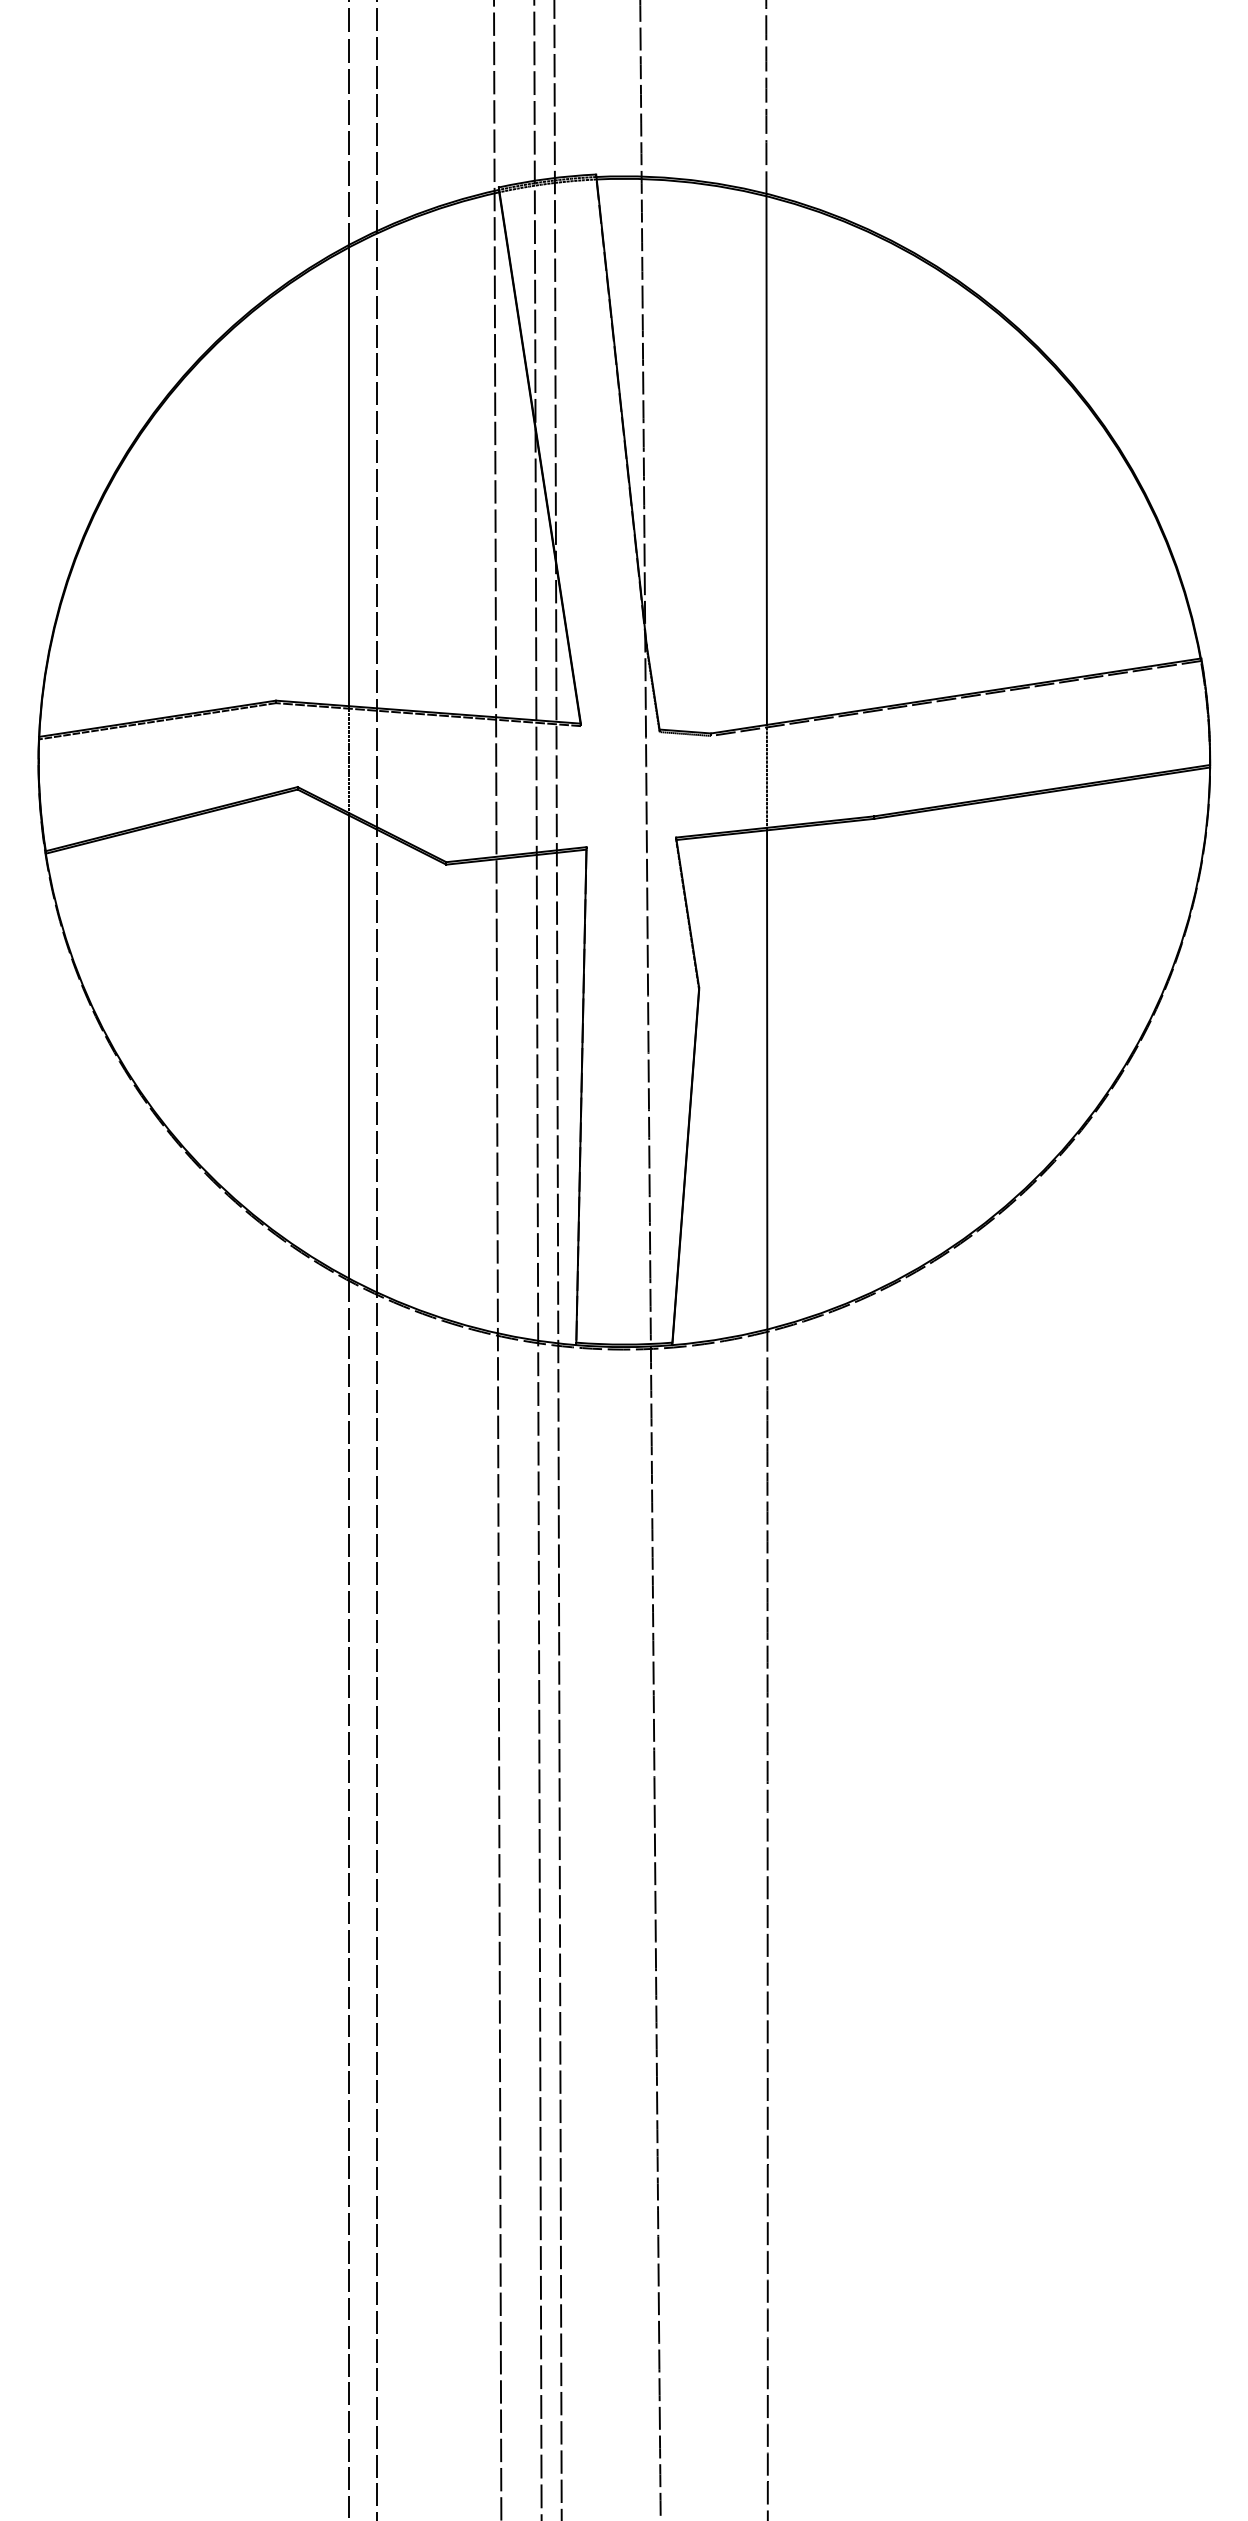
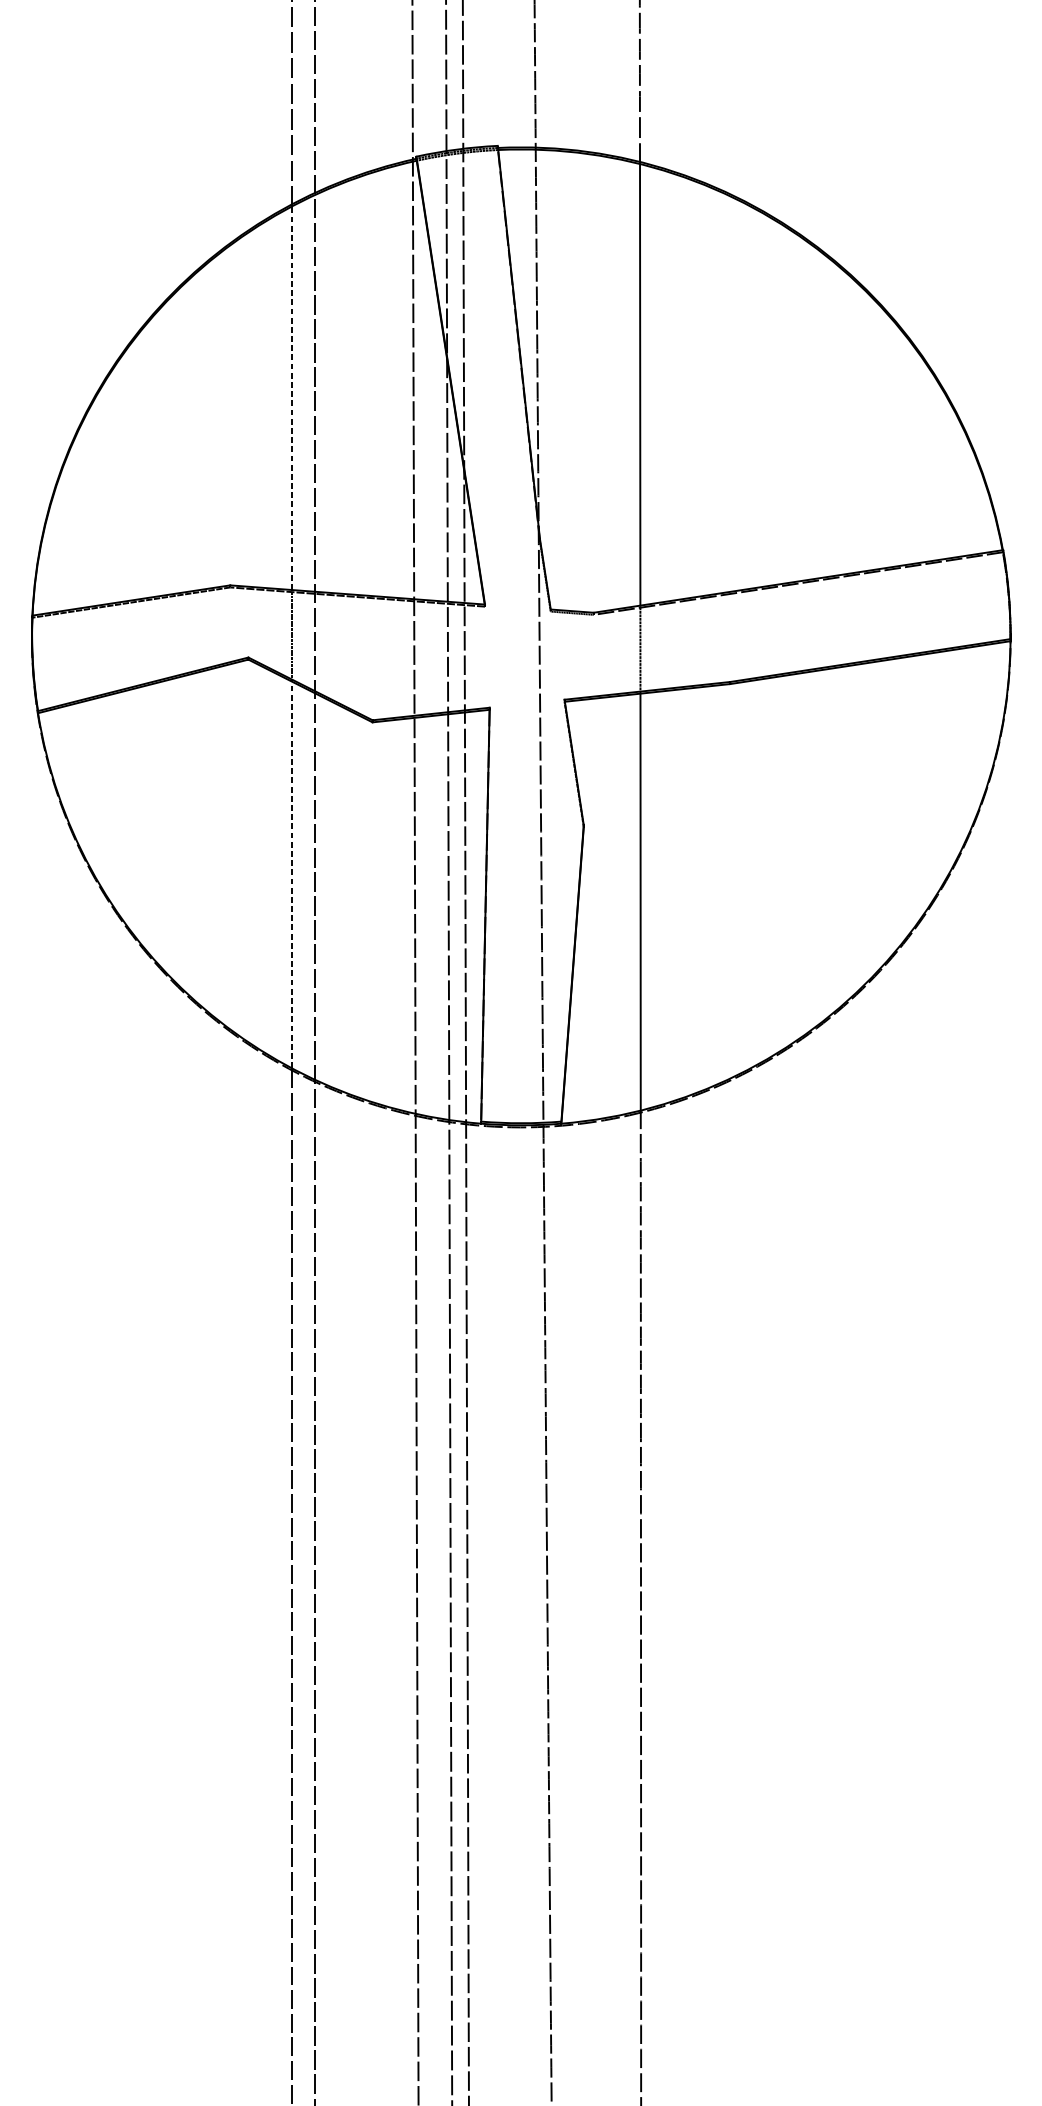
line: (349, 476) -> (291, 398), solid -> dashed
line: (349, 1046) -> (291, 874), solid -> dashed

